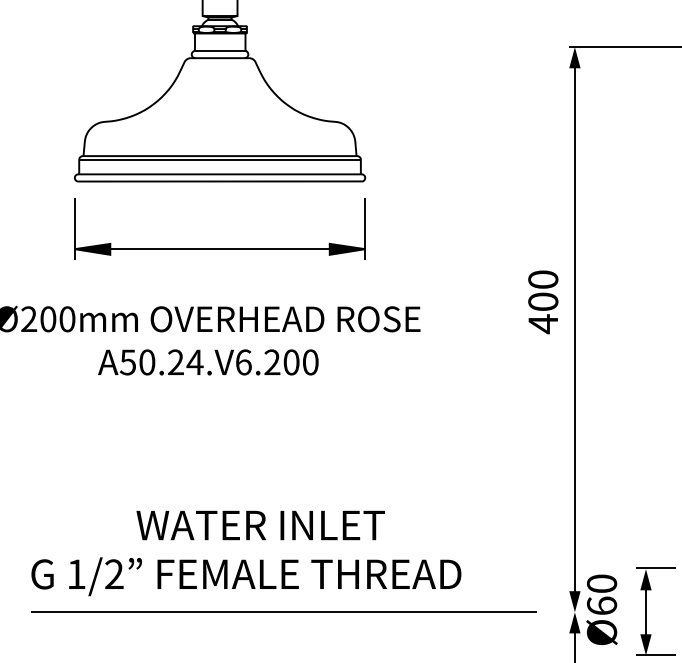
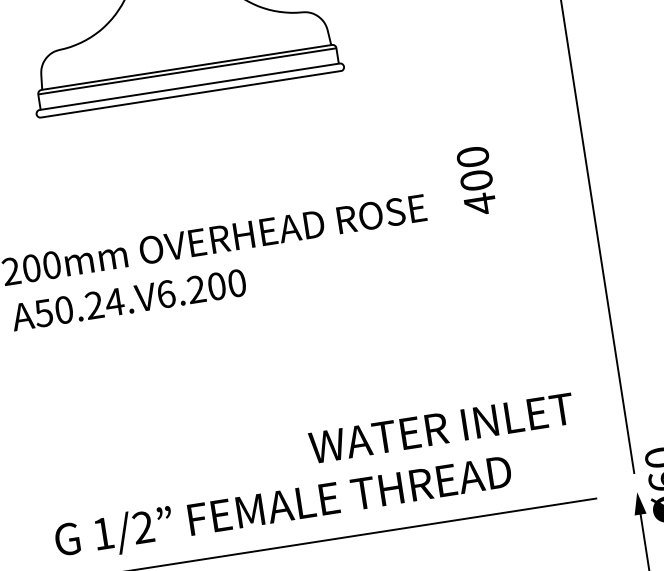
part: (219, 248) -> (201, 165), removed
text: (543, 302) -> (476, 181), moved
text: (208, 362) -> (128, 300), moved
text: (260, 525) -> (441, 428), moved
fill: (574, 601) -> (634, 480), removed

